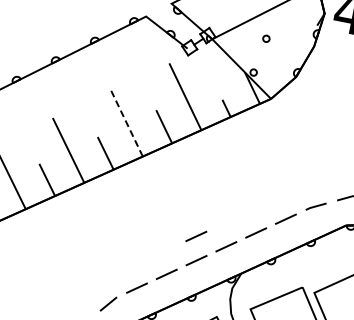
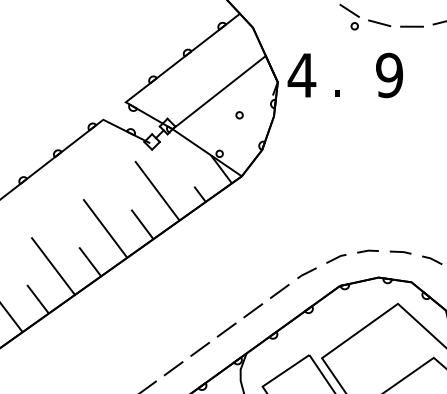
part: (266, 39) -> (239, 115), moved
line: (127, 123) -> (105, 228), dashed -> solid
line: (196, 236) -> (195, 325), removed

